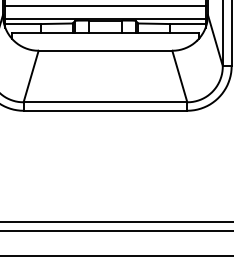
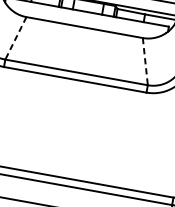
line: (31, 76) -> (16, 38), solid -> dashed
line: (179, 76) -> (145, 61), solid -> dashed

